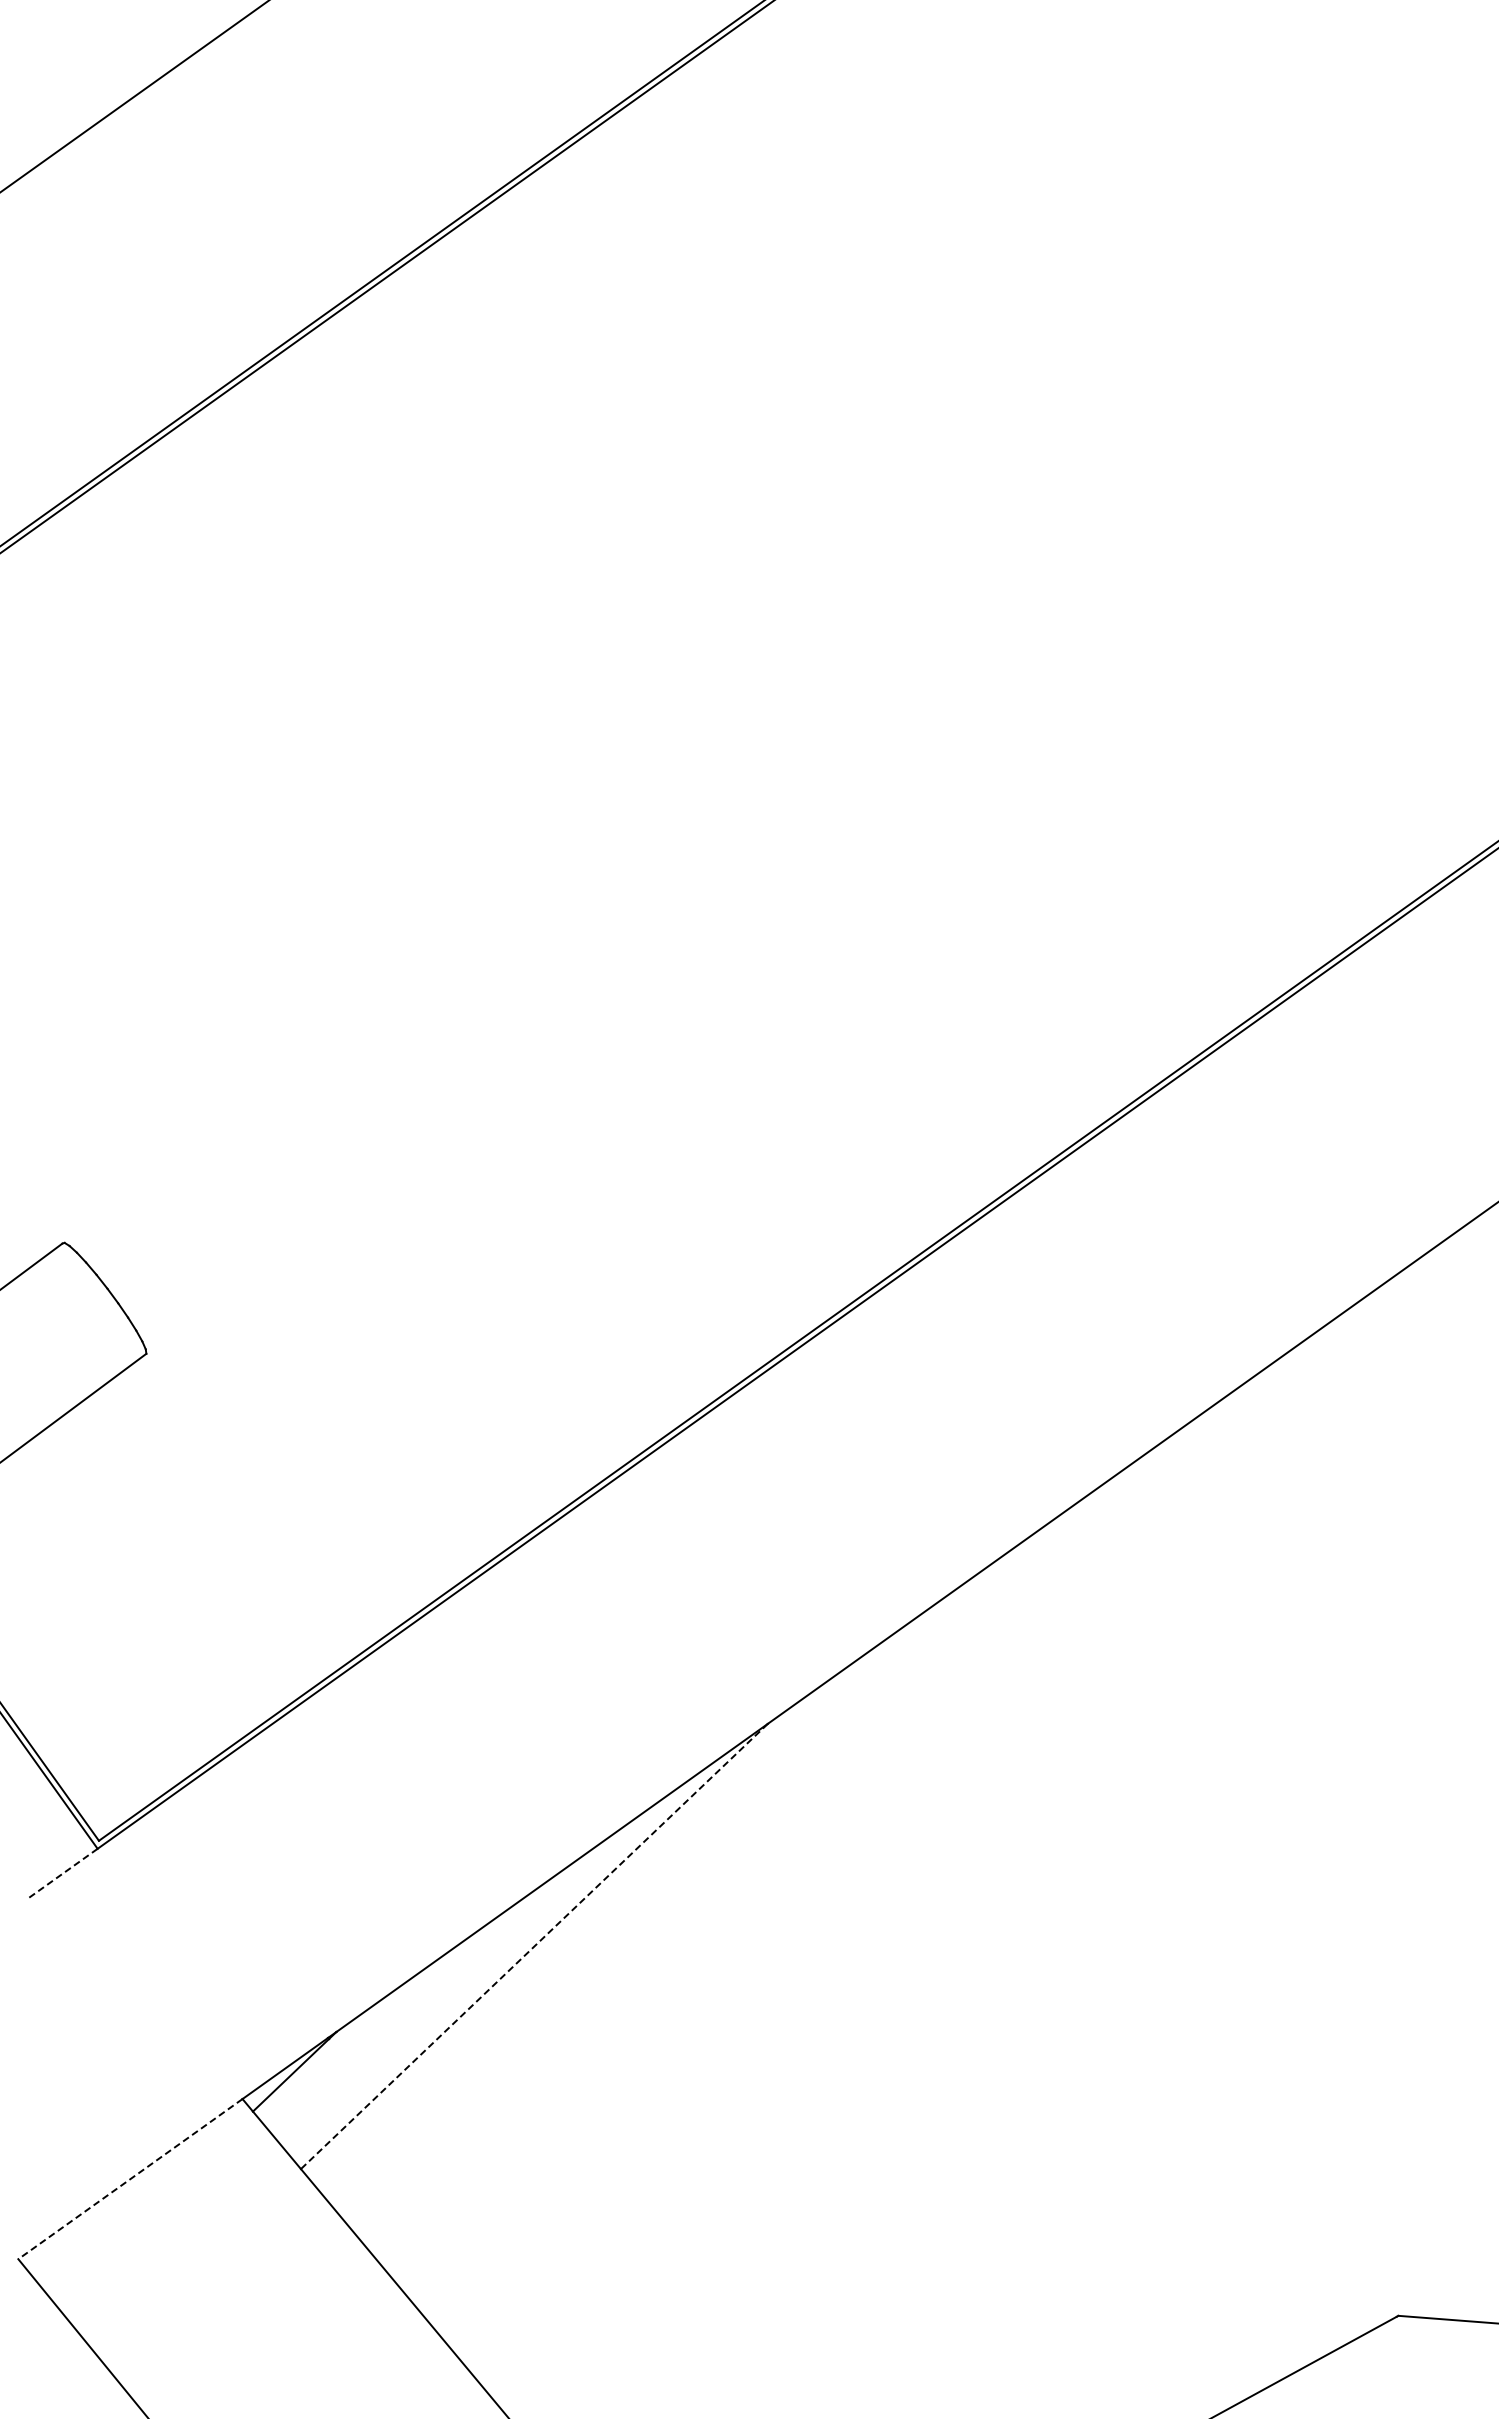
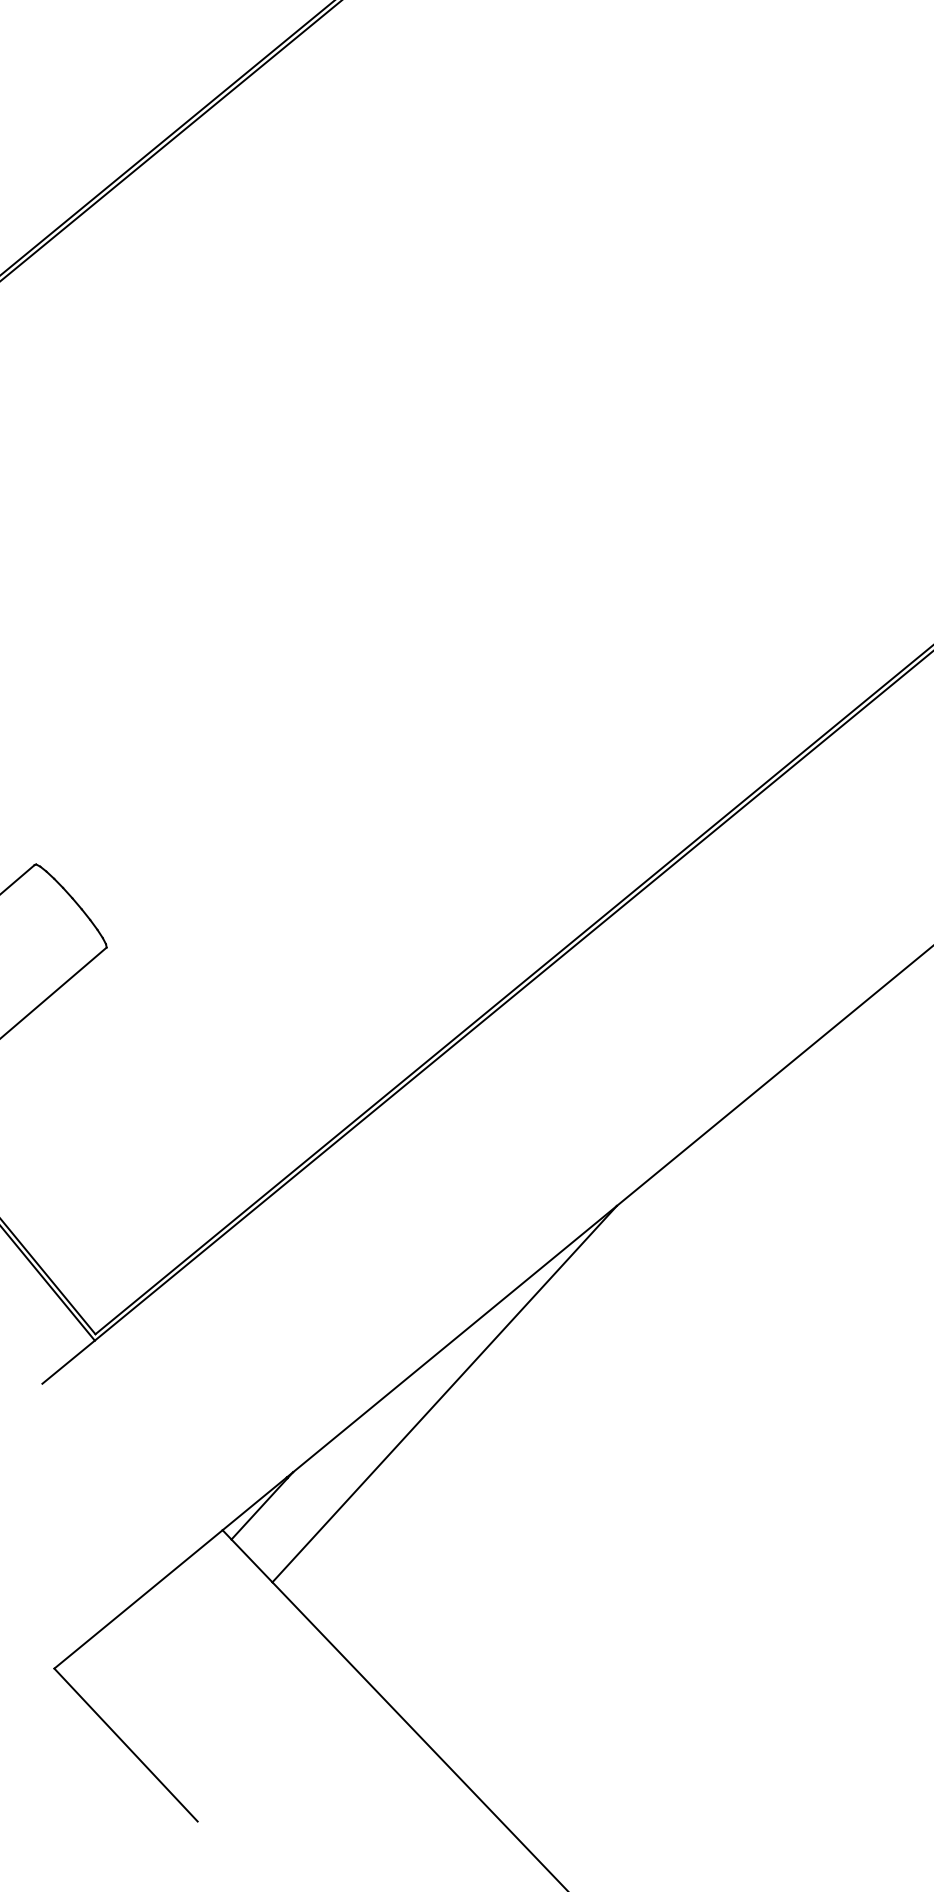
line: (62, 1873) -> (68, 1362), dashed -> solid
line: (534, 1946) -> (444, 1394), dashed -> solid
line: (130, 2179) -> (138, 1599), dashed -> solid

